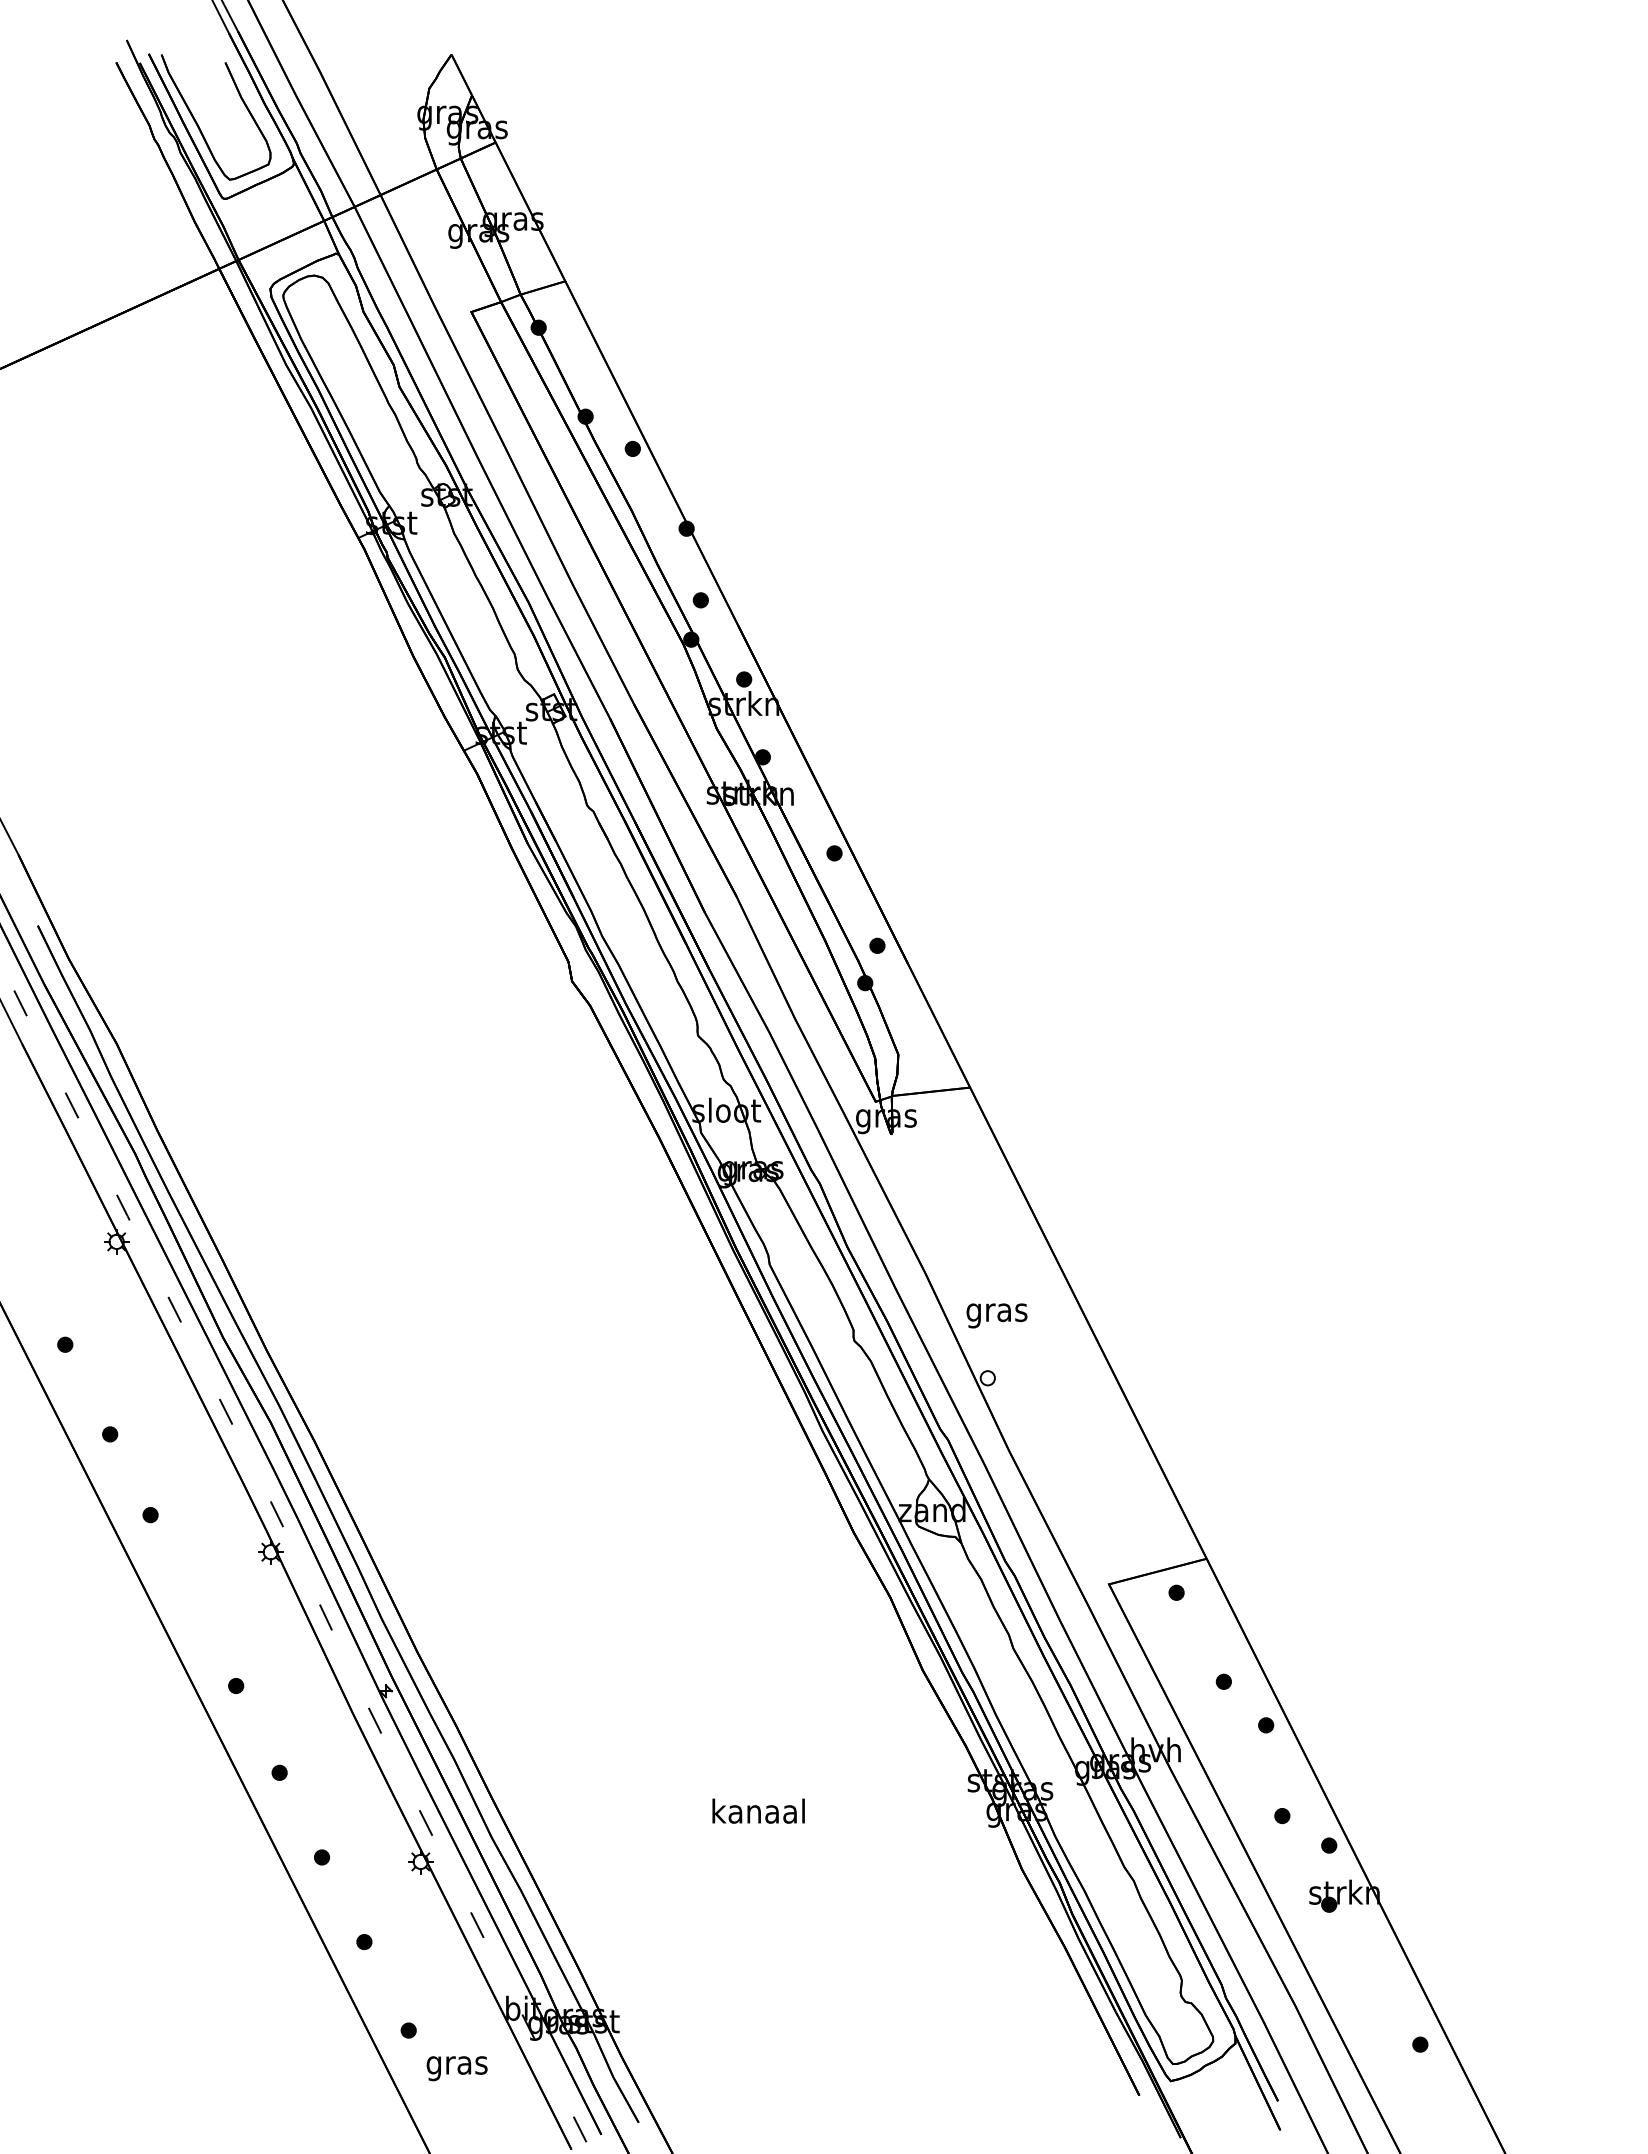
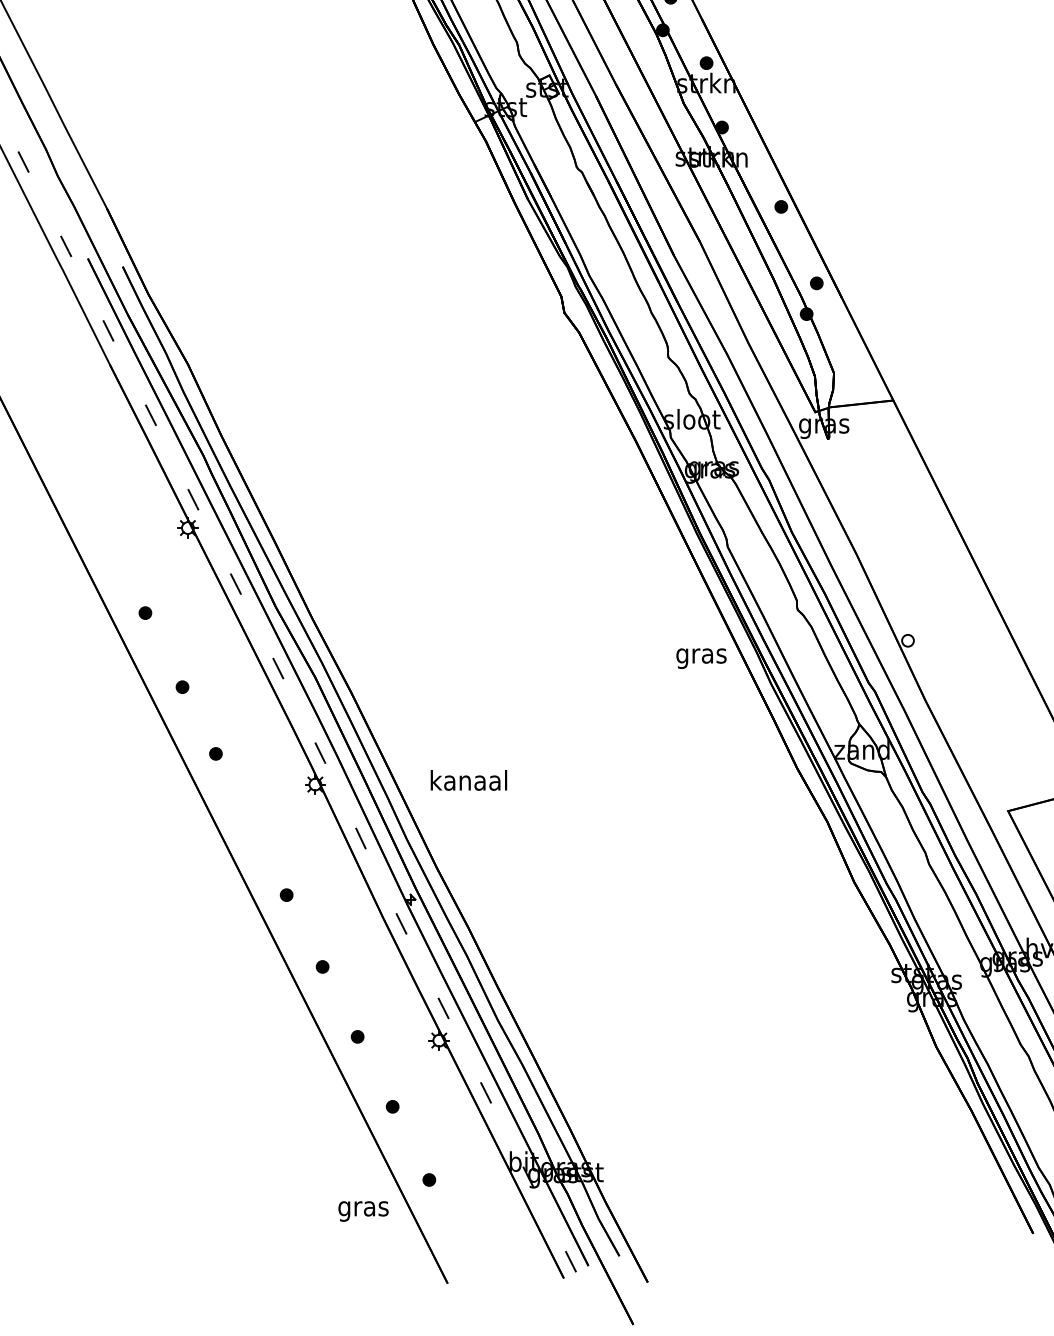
text: (996, 1315) -> (701, 658), moved
text: (758, 1810) -> (468, 779), moved
text: (456, 2068) -> (363, 1211), moved

